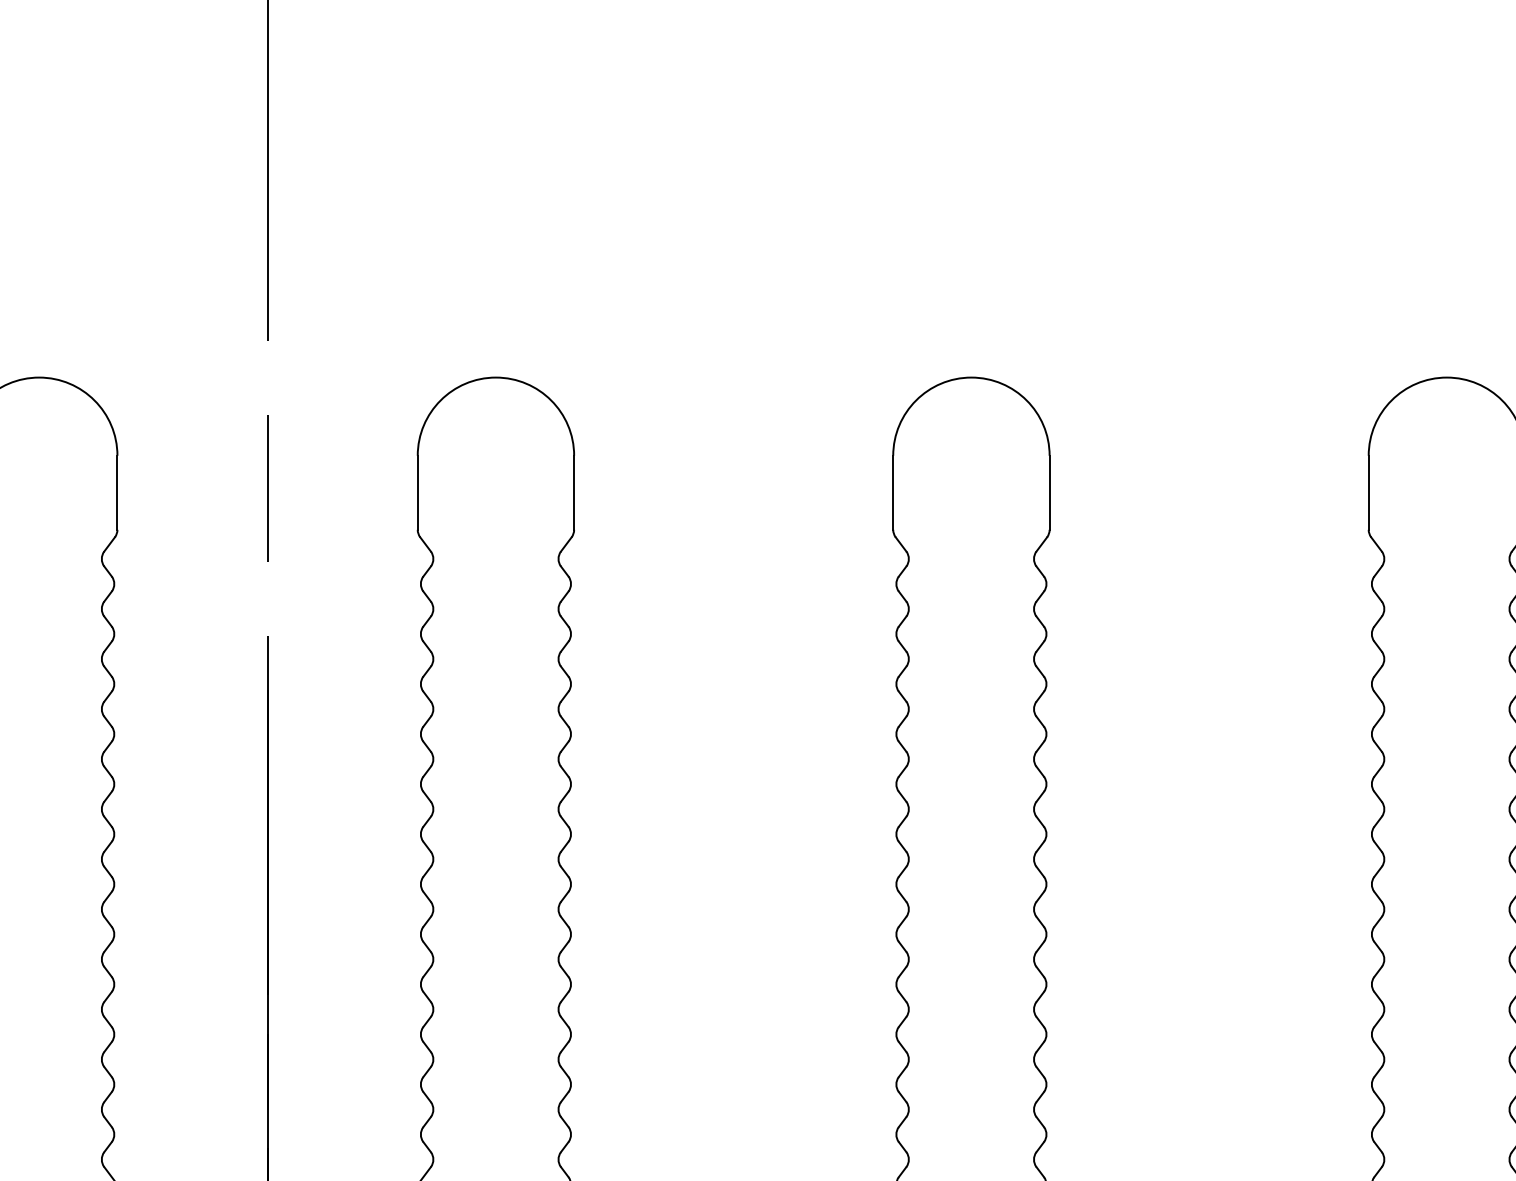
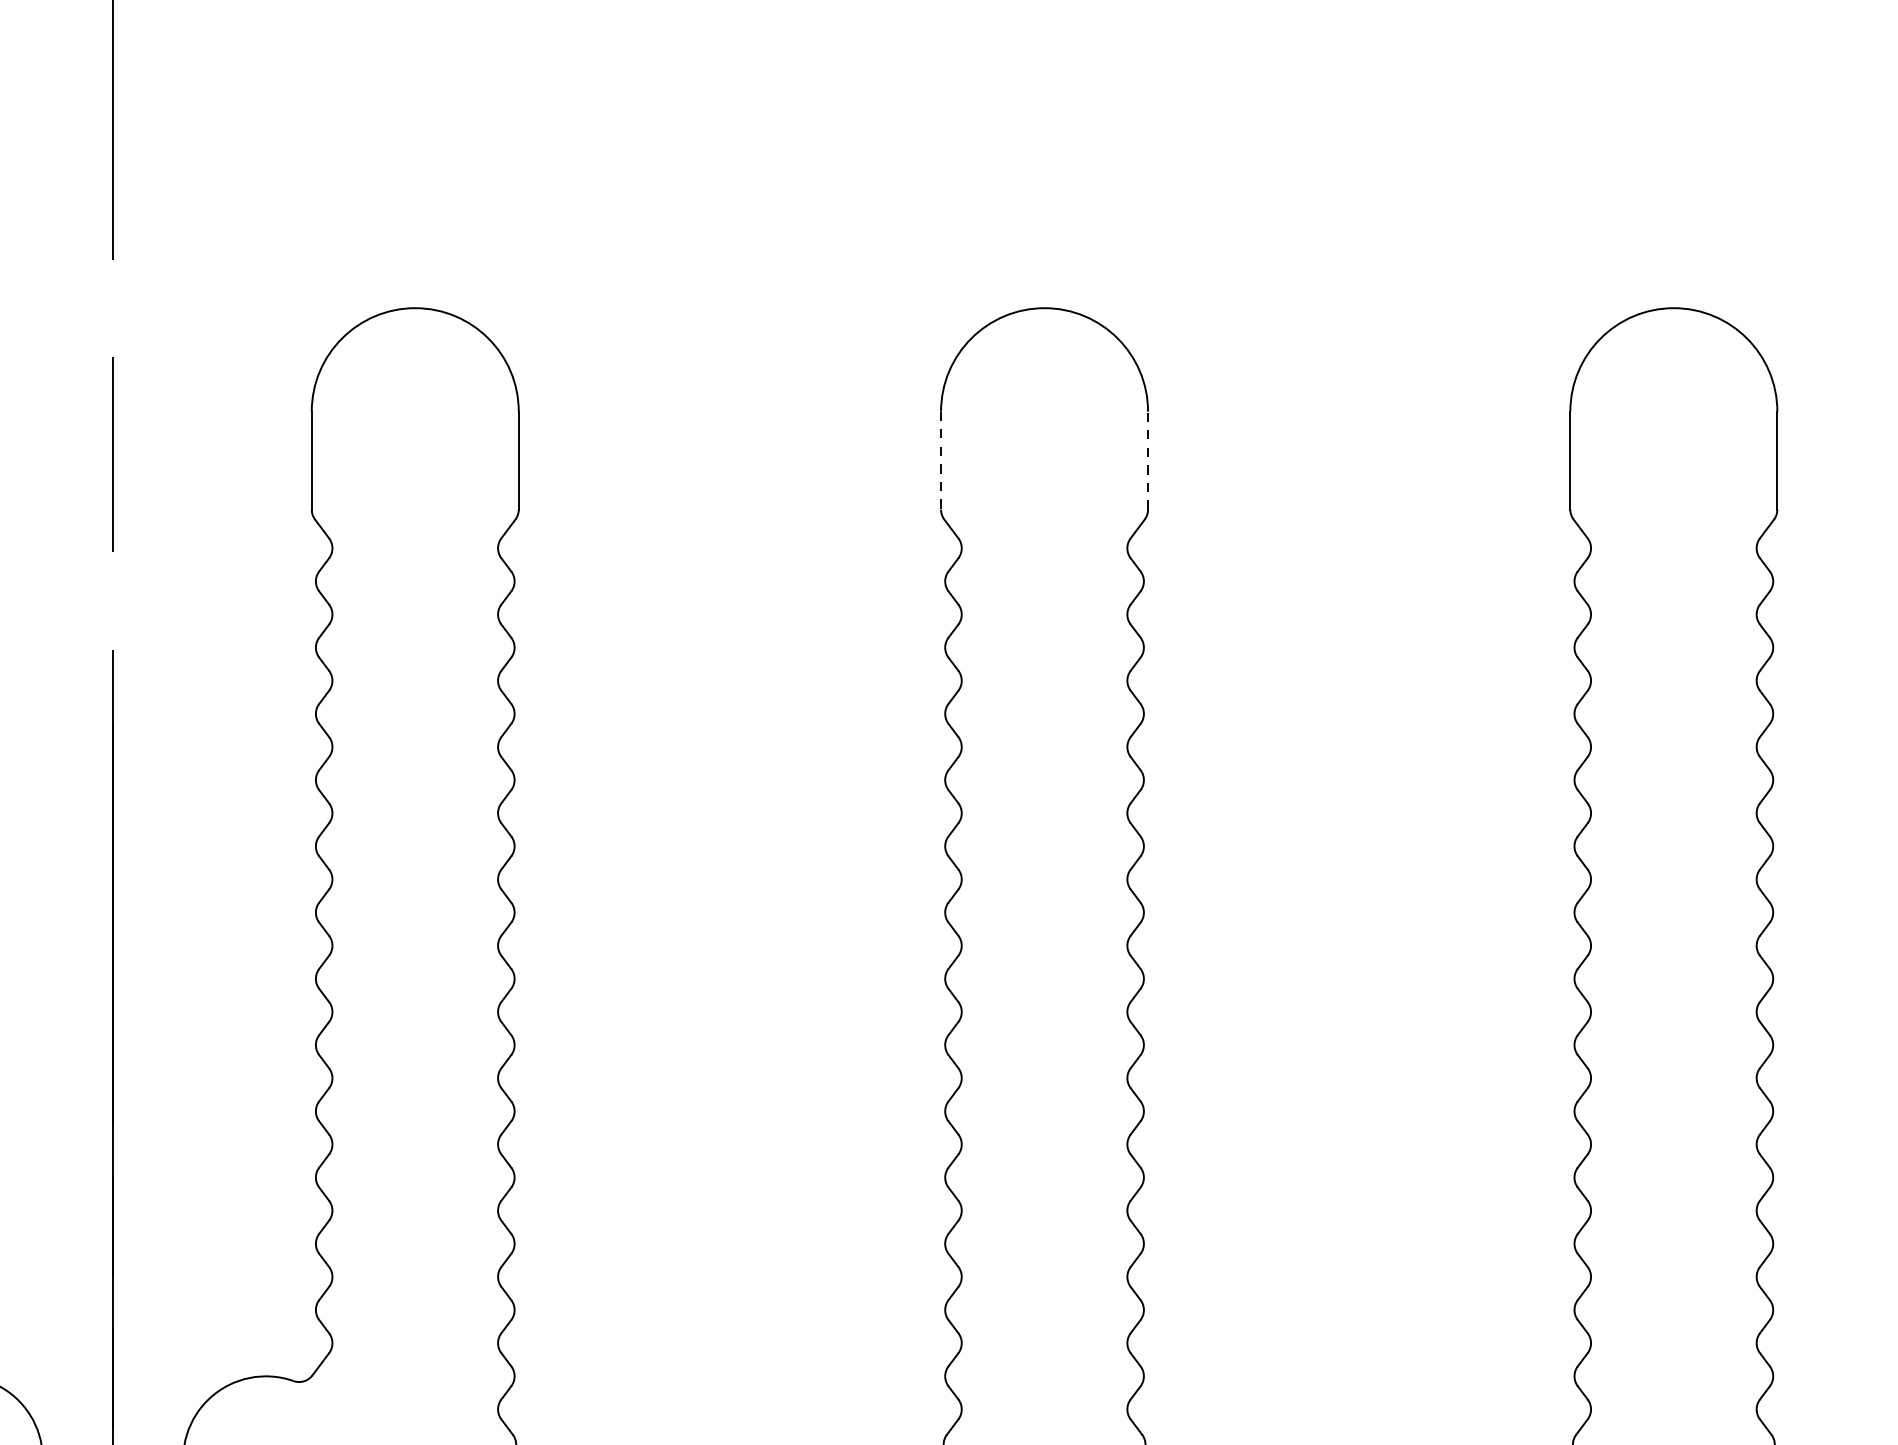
line: (1049, 492) -> (1147, 460), solid -> dashed
line: (893, 493) -> (941, 461), solid -> dashed

